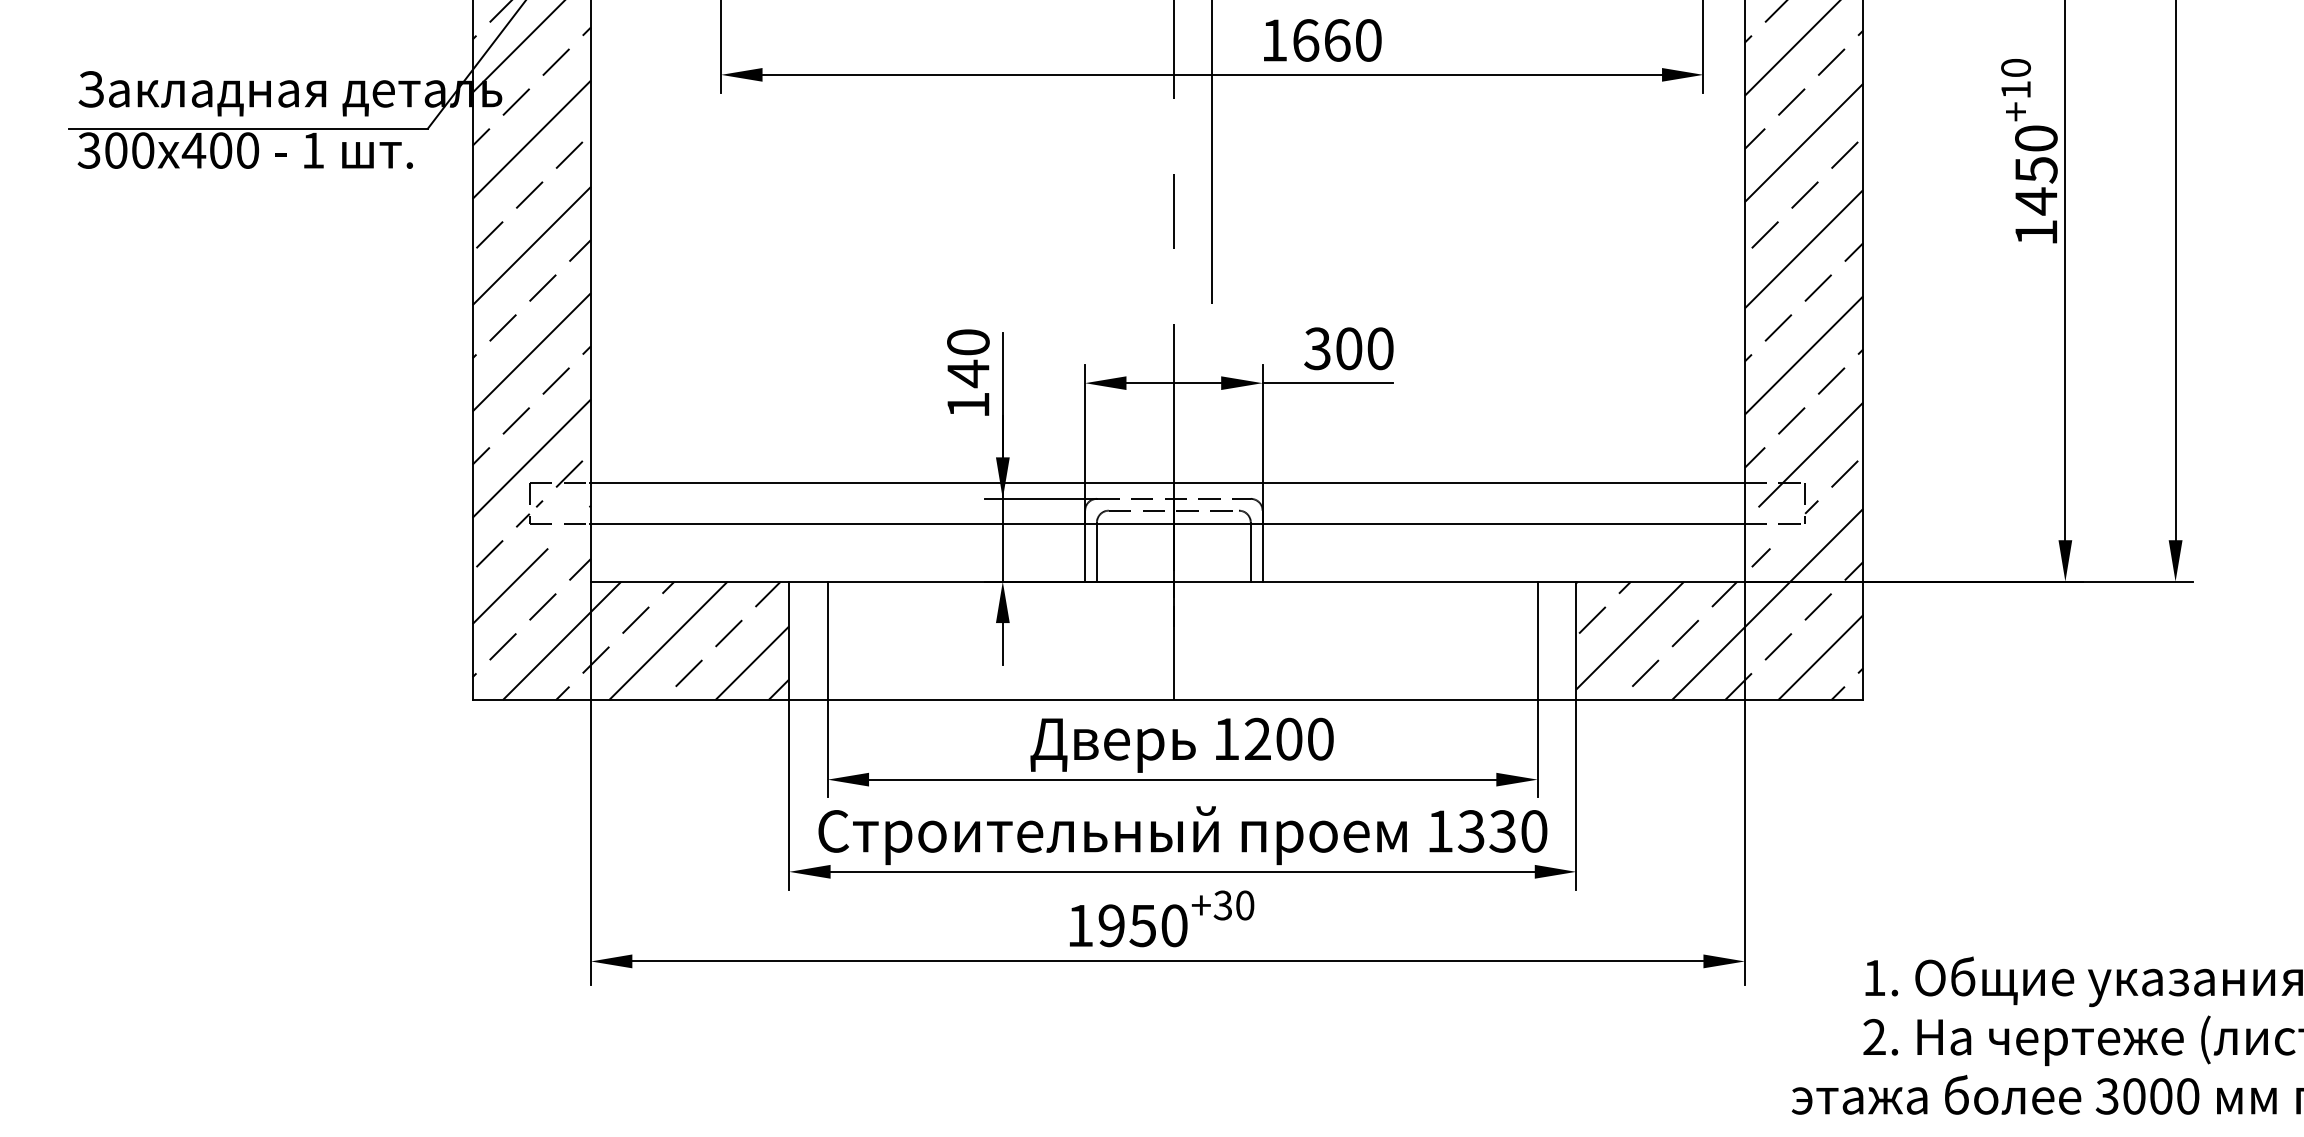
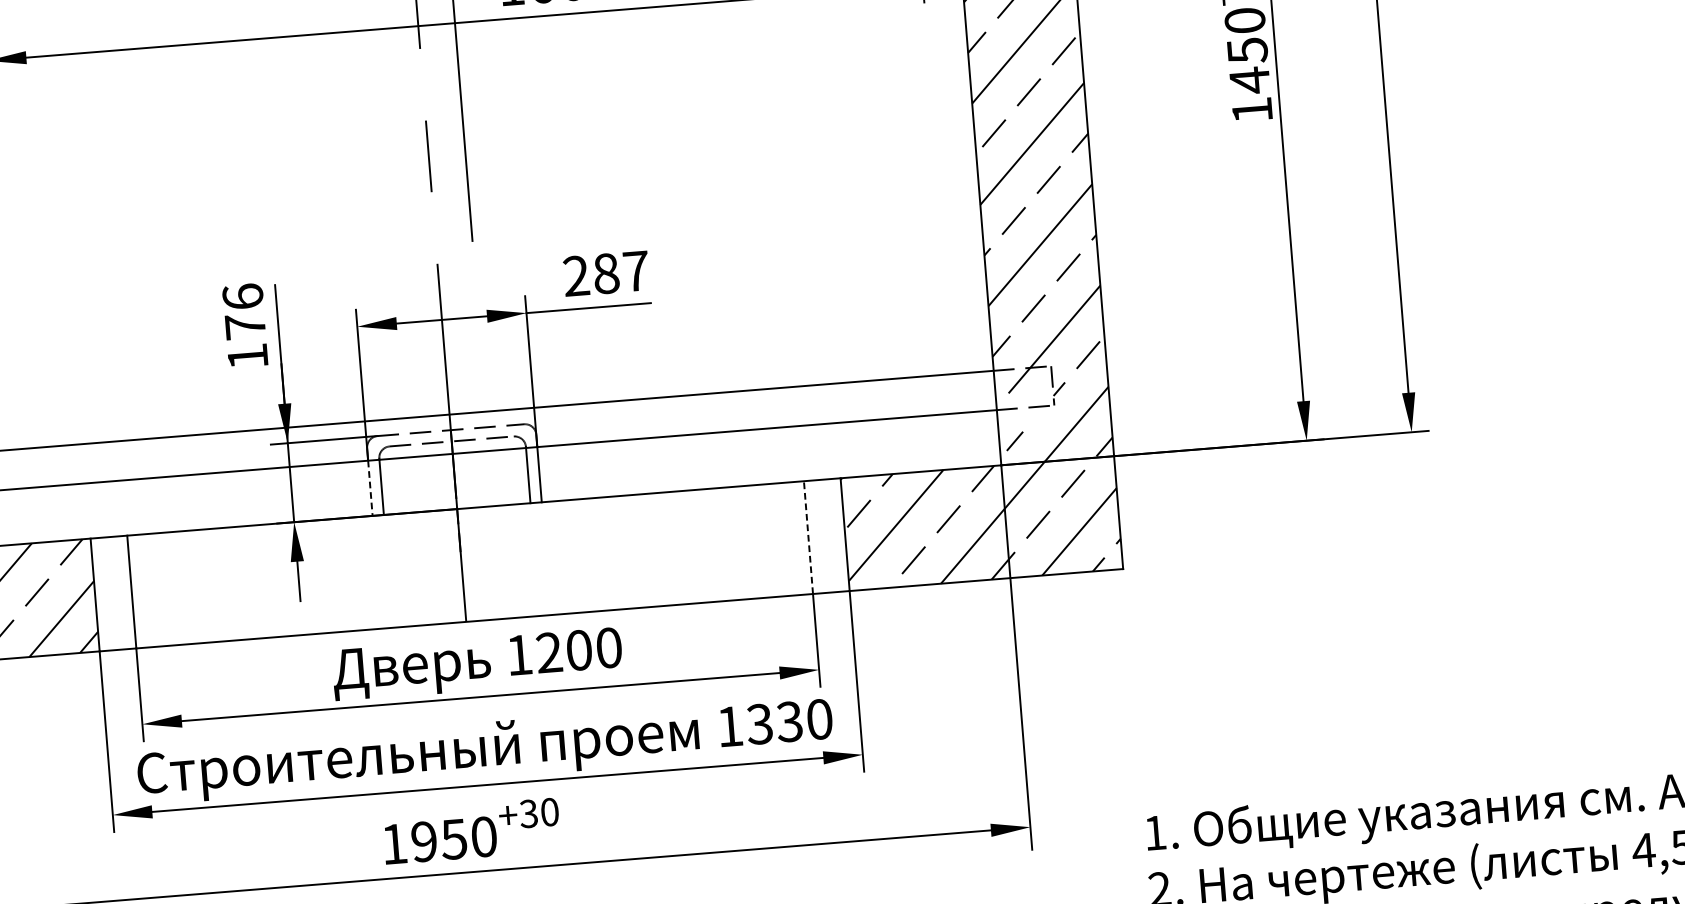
text: (1348, 348) -> (605, 273), 300 -> 287
text: (968, 358) -> (244, 312), 140 -> 176
line: (1085, 552) -> (370, 488), solid -> dashed
line: (1537, 640) -> (808, 537), solid -> dashed

